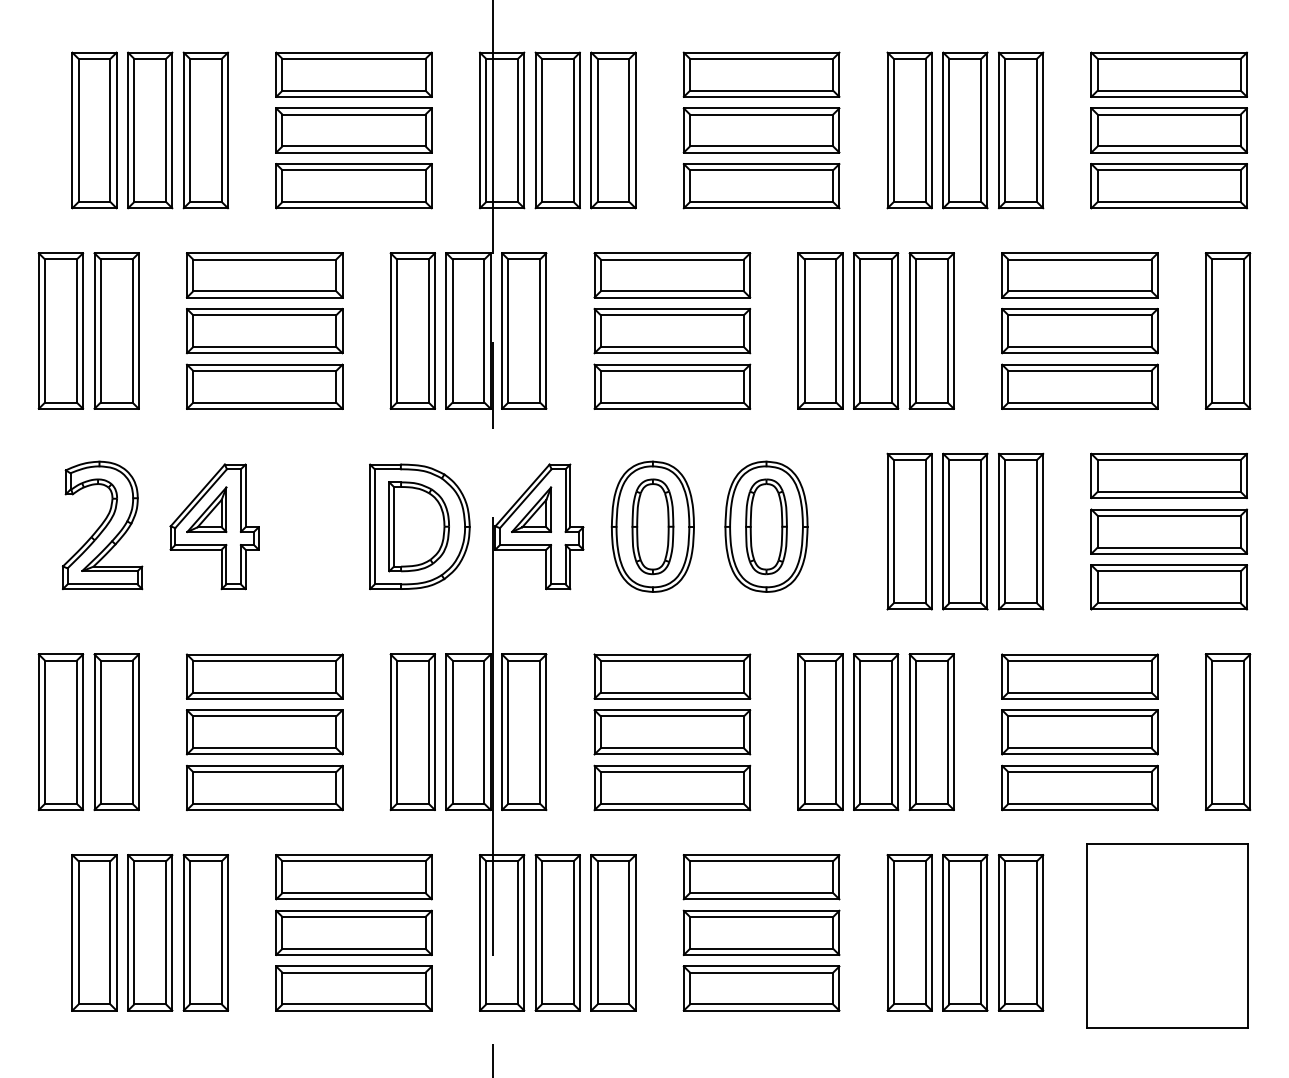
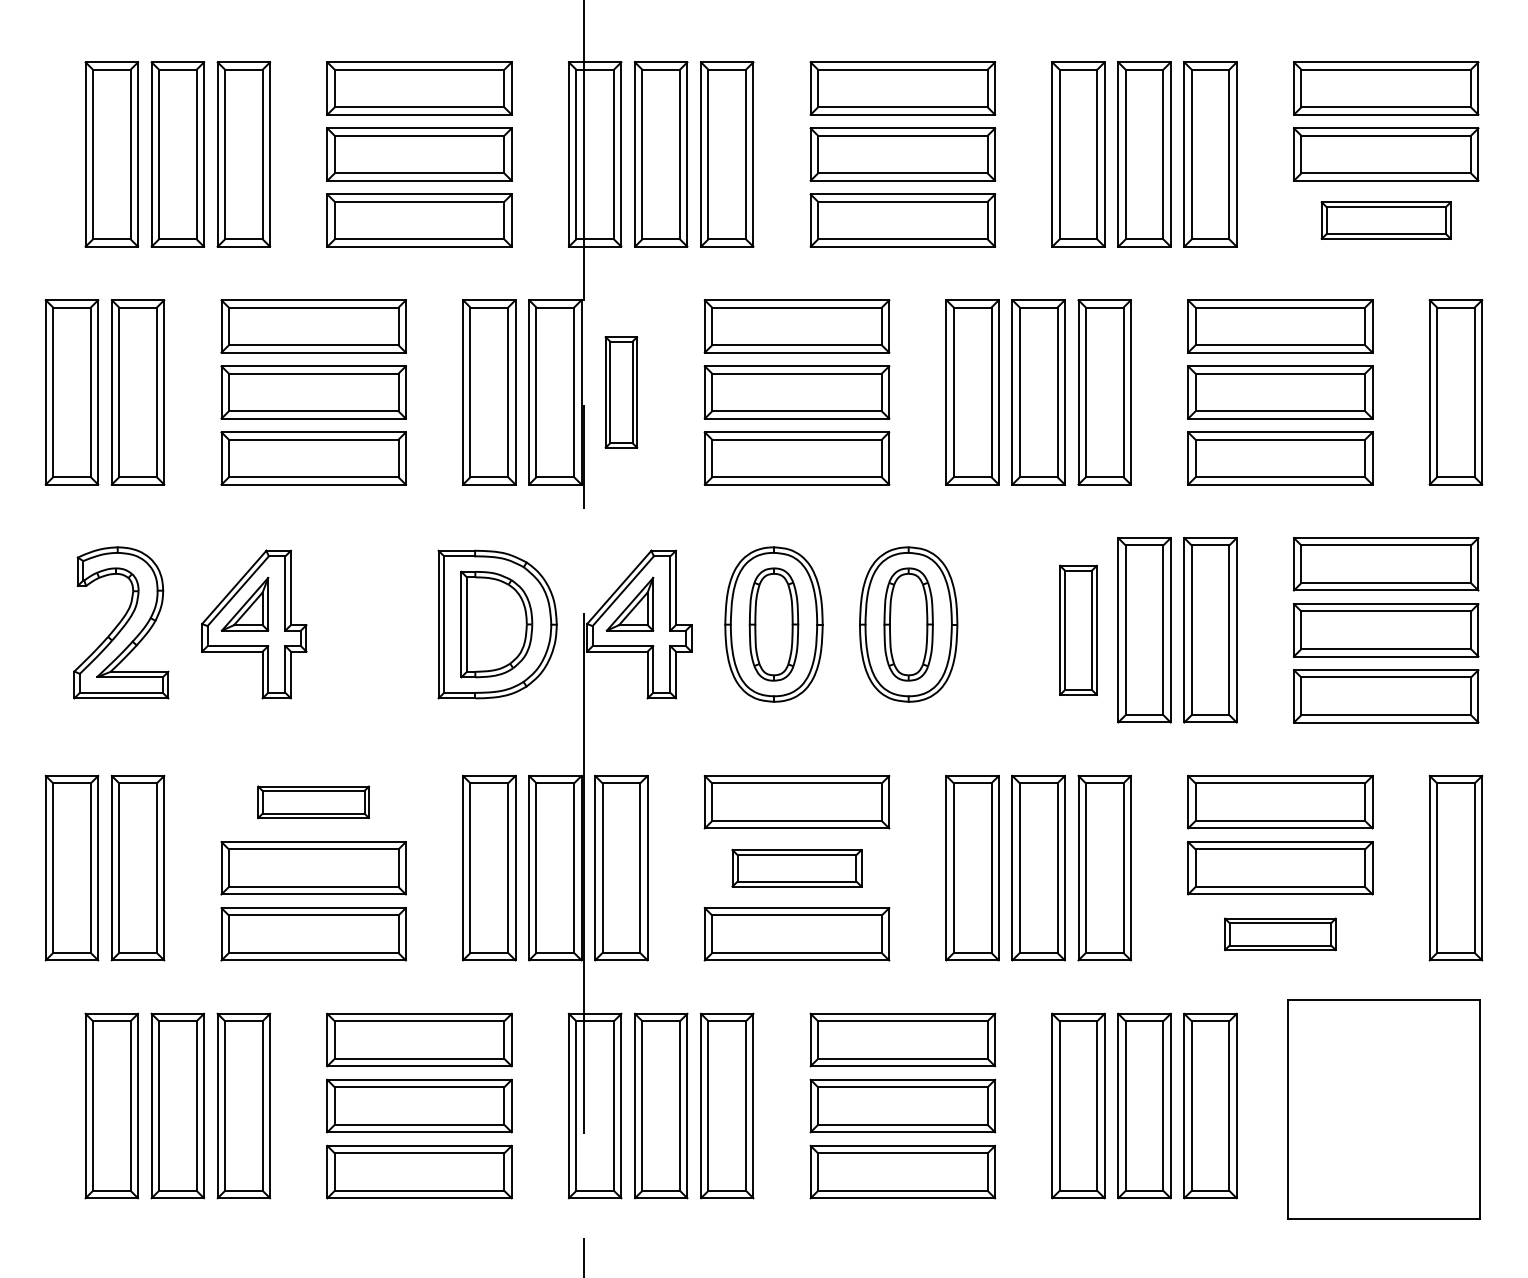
part: (1169, 186) -> (1386, 220), size x0.7
part: (524, 331) -> (621, 392), size x0.6
part: (909, 531) -> (1078, 630), size x0.7
part: (264, 676) -> (313, 802), size x0.6
part: (671, 732) -> (796, 868), size x0.7
part: (1080, 788) -> (1280, 934), size x0.6

